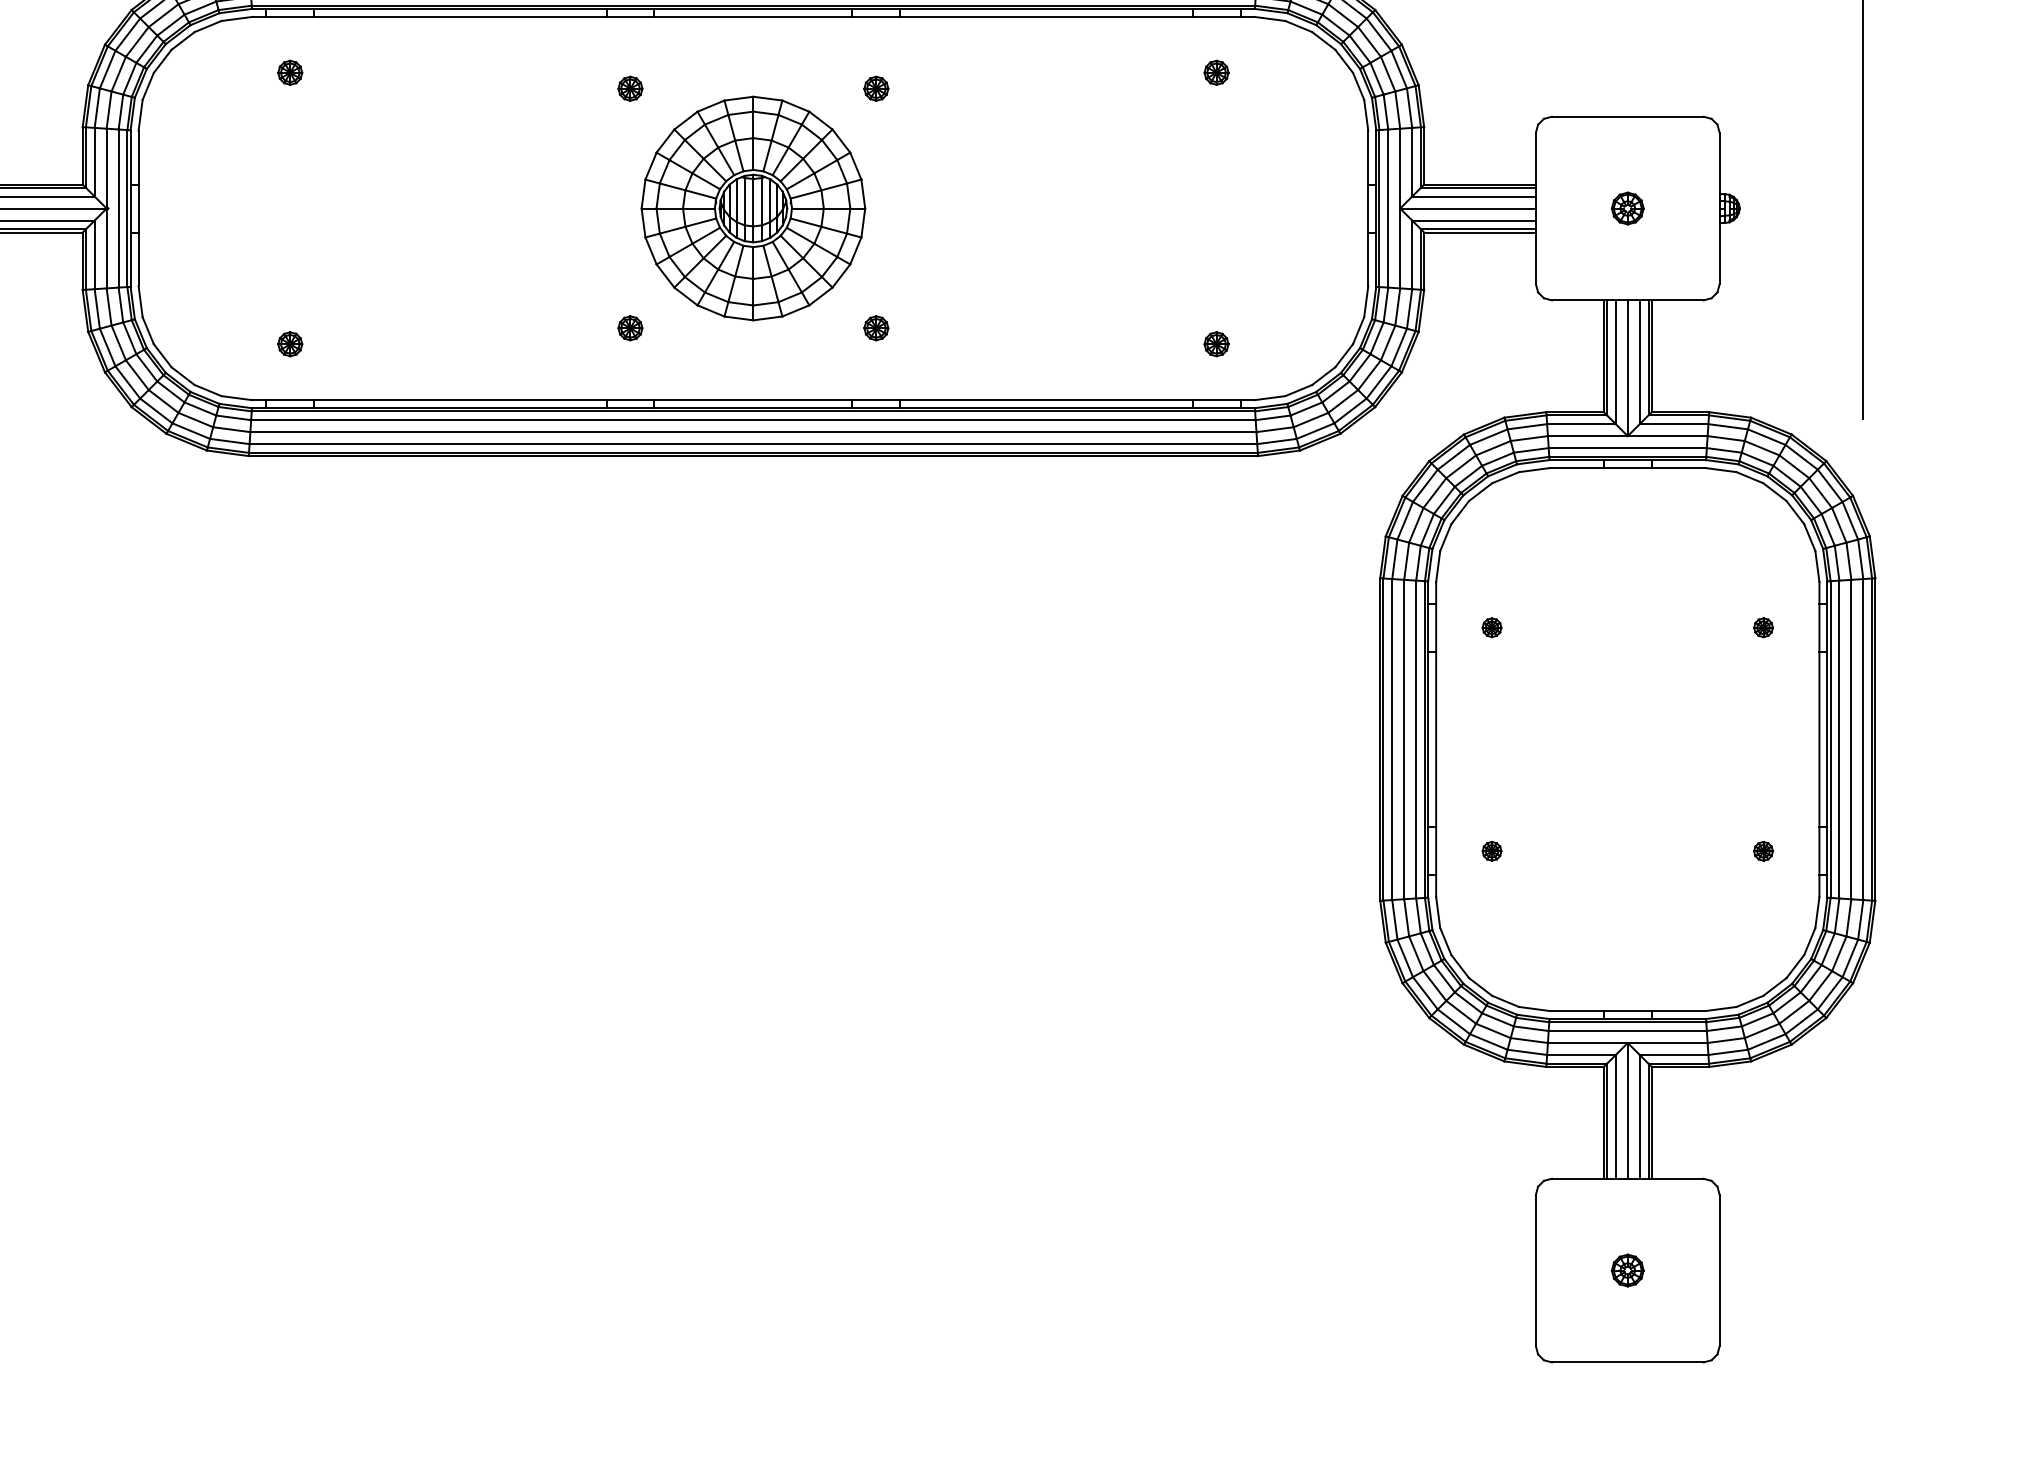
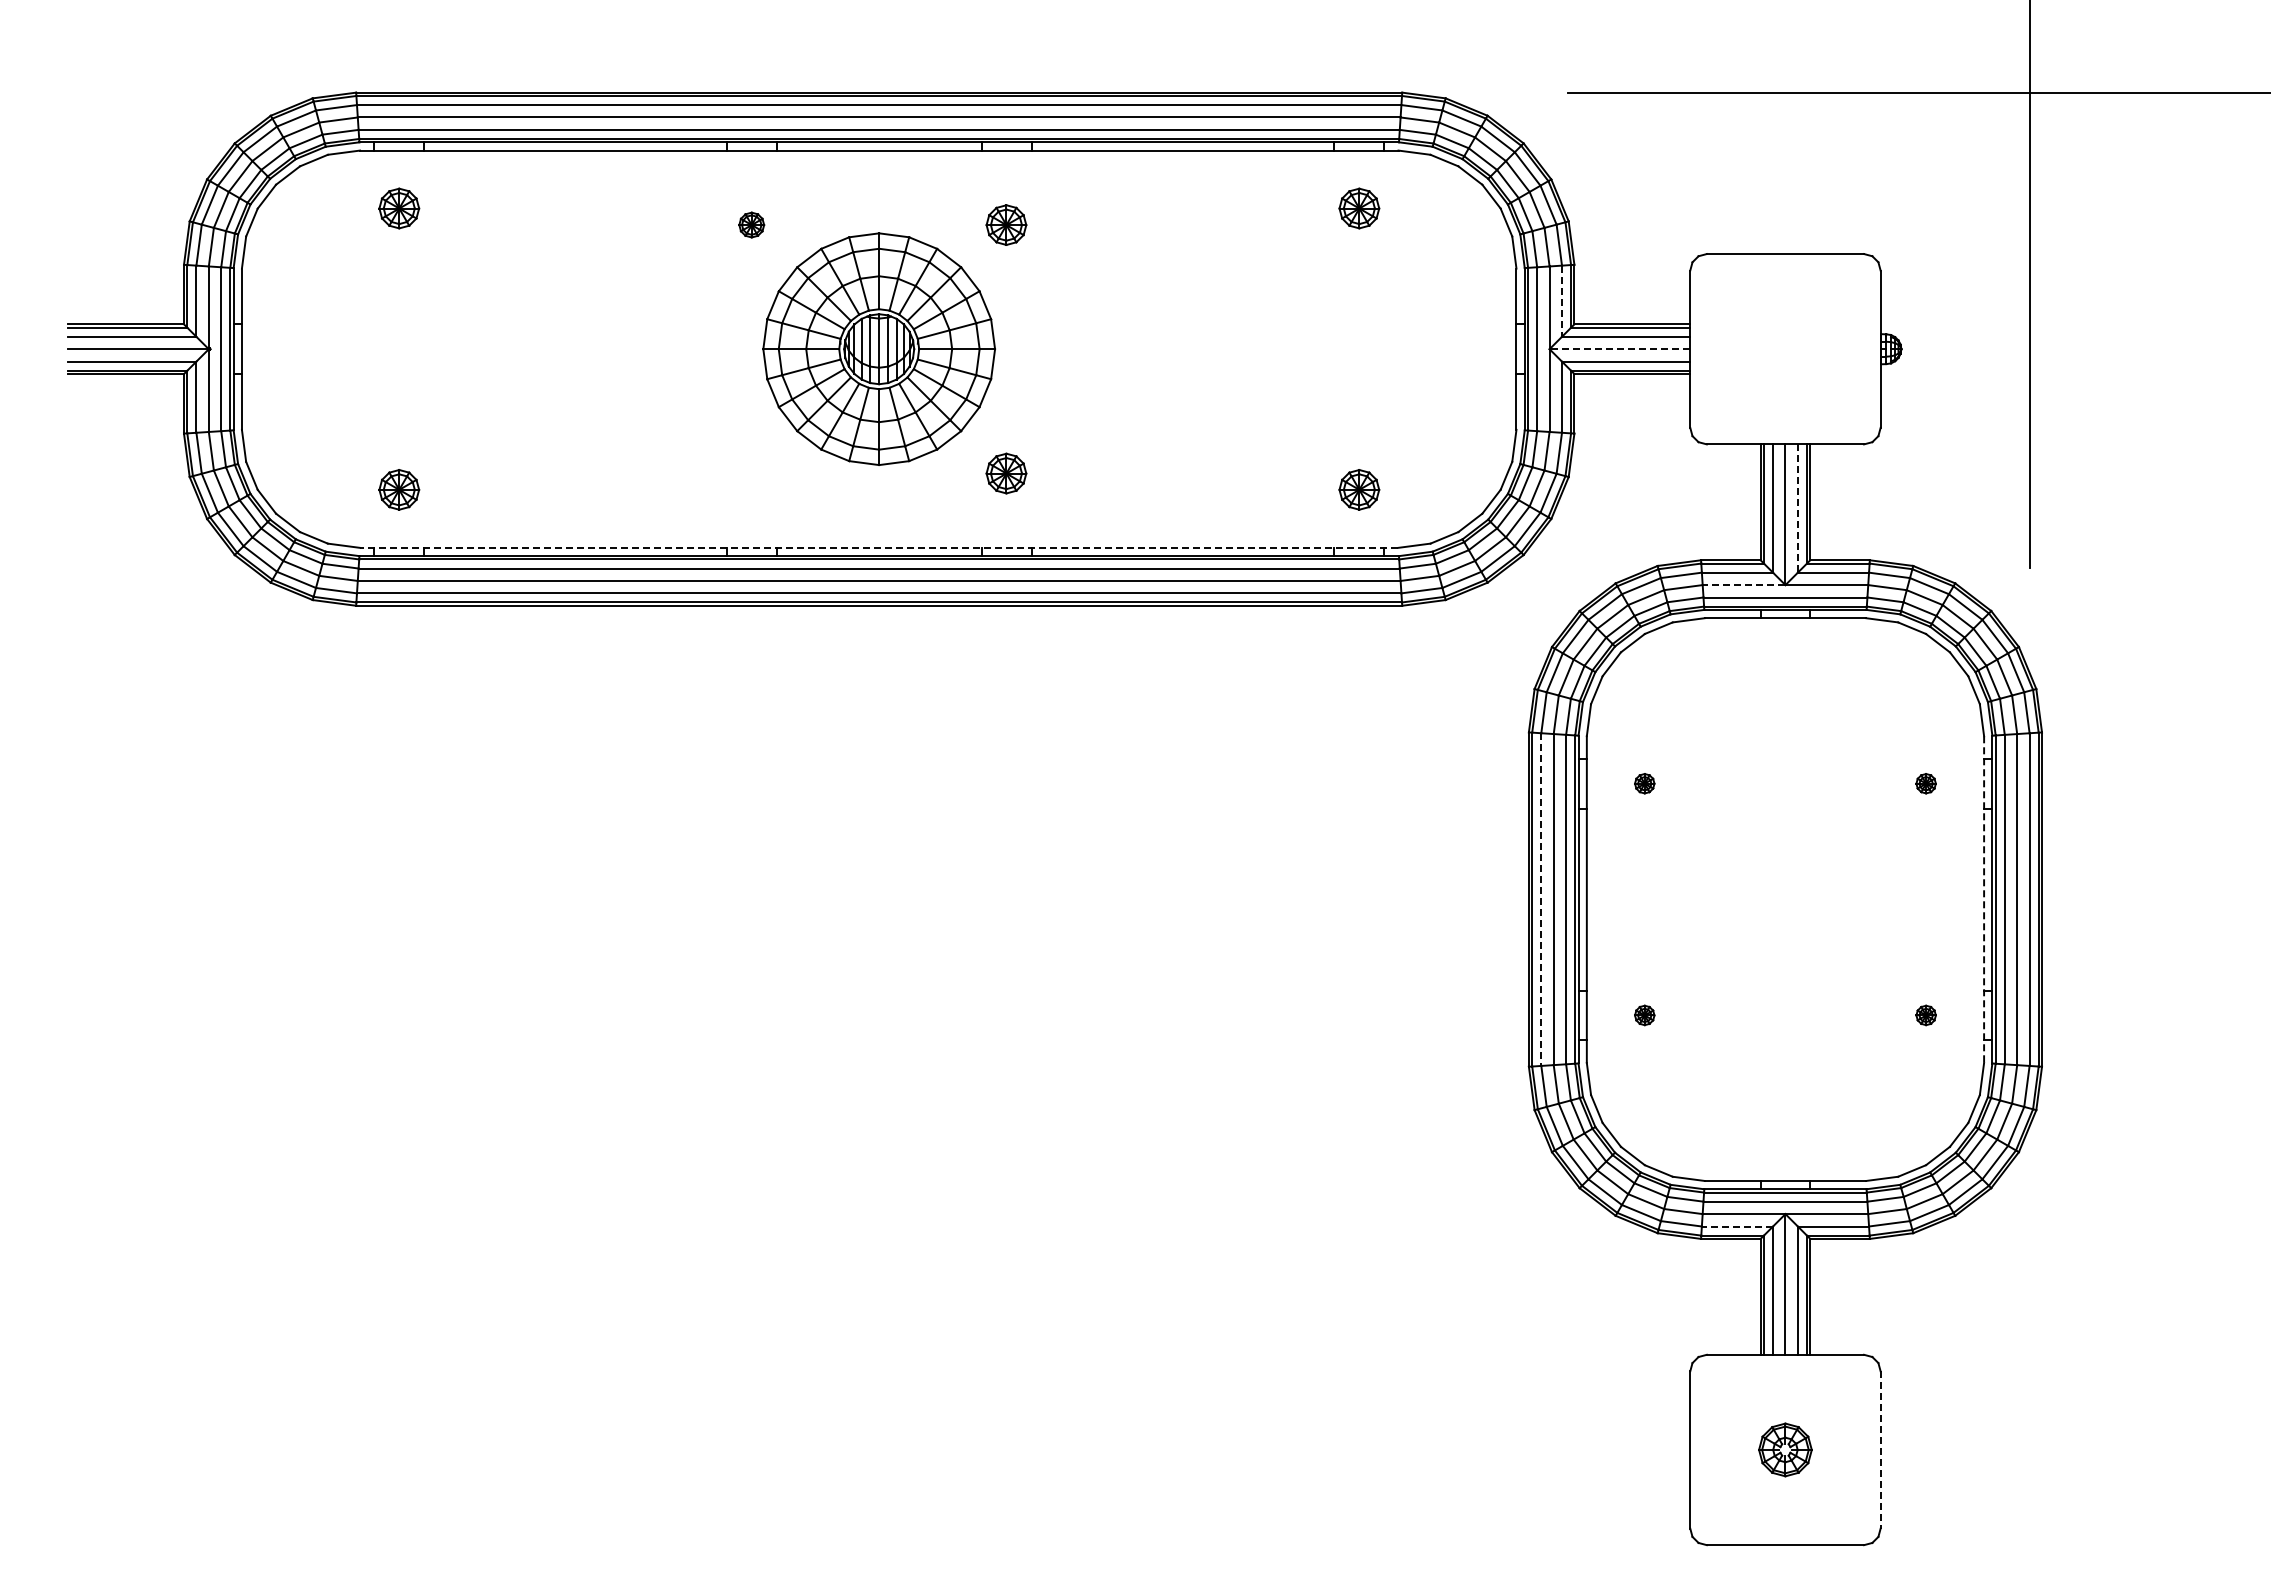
part: (289, 72) -> (398, 208), size x1.6
part: (1215, 72) -> (1358, 208), size x1.6
part: (876, 88) -> (1006, 224), size x1.6
line: (1412, 162) -> (1562, 301), solid -> dashed
part: (1627, 207) -> (1785, 348), removed
line: (1467, 208) -> (1619, 349), solid -> dashed
part: (630, 327) -> (751, 472), removed
part: (876, 327) -> (1006, 472), size x1.6
part: (289, 343) -> (398, 489), size x1.6
part: (1215, 343) -> (1358, 489), size x1.6
line: (1639, 363) -> (1797, 509), solid -> dashed
line: (752, 399) -> (878, 547), solid -> dashed
line: (1587, 436) -> (1743, 585), solid -> dashed
line: (1392, 740) -> (1541, 900), solid -> dashed
line: (1819, 740) -> (1984, 900), solid -> dashed
line: (1581, 1054) -> (1737, 1226), solid -> dashed
part: (1627, 1270) -> (1785, 1449), size x1.6
line: (1719, 1270) -> (1880, 1449), solid -> dashed

